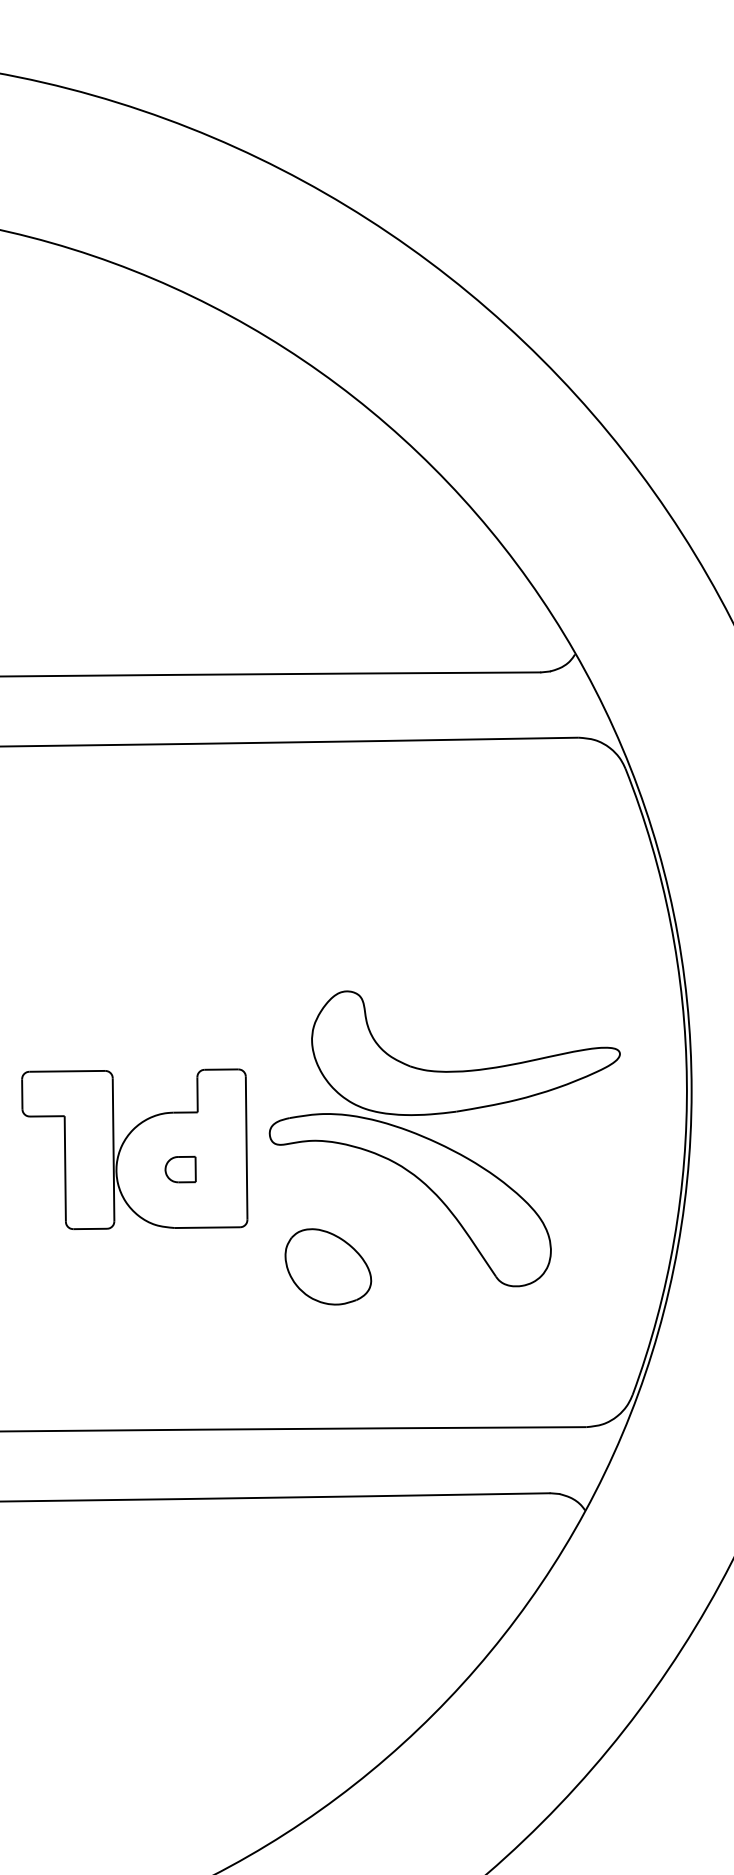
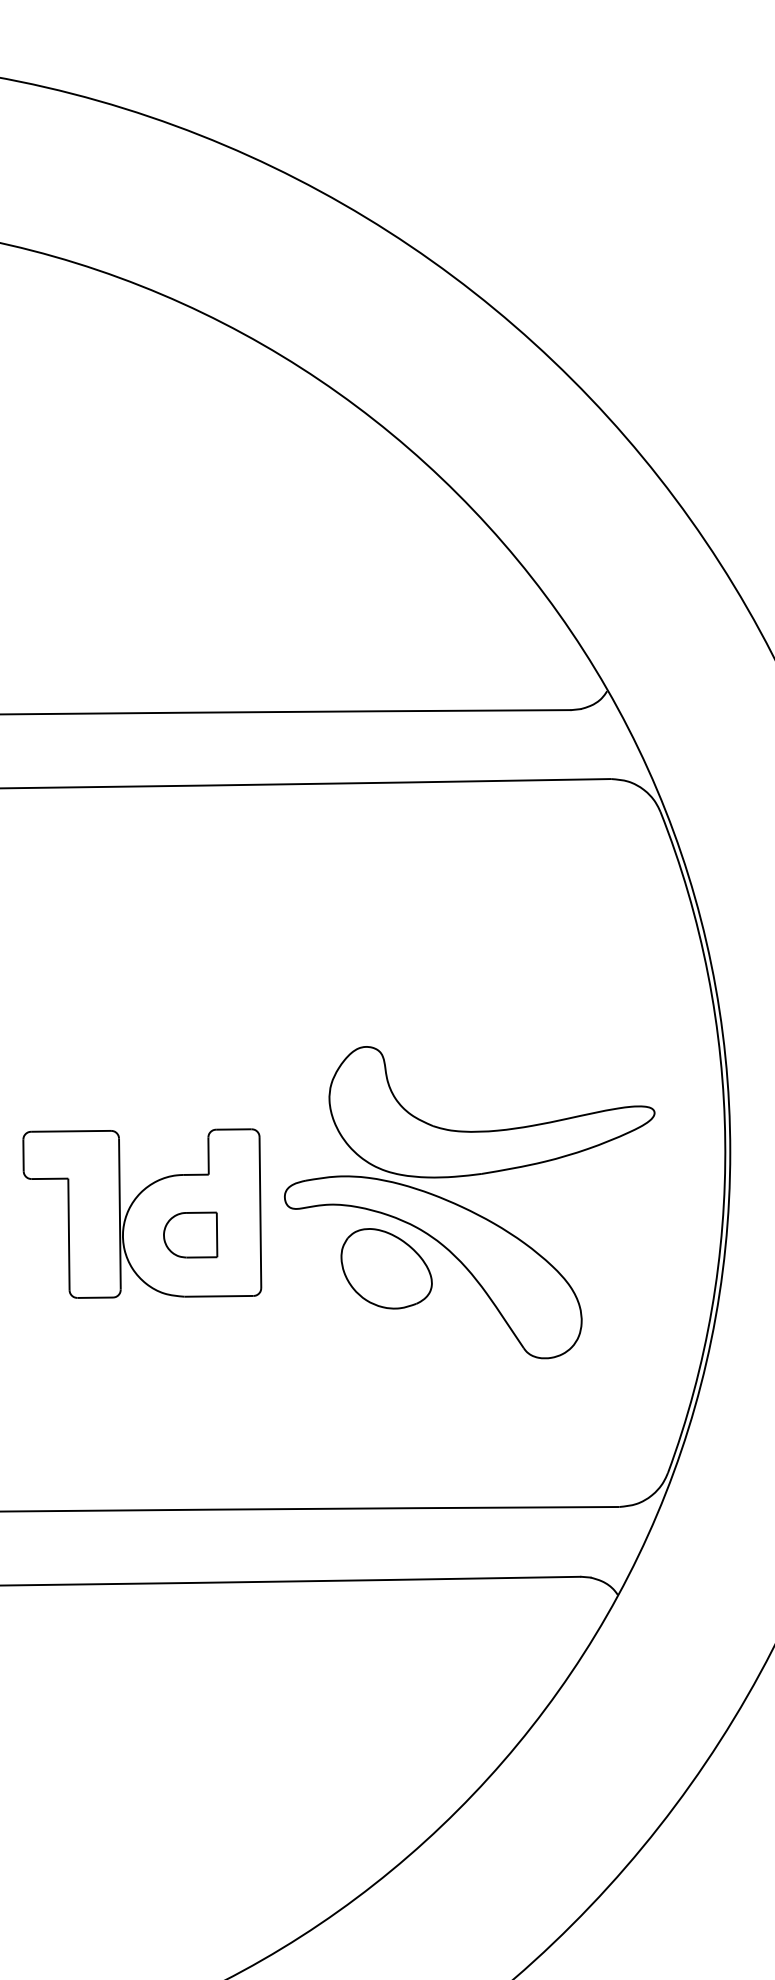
part: (180, 1169) -> (190, 1234), size x1.67
part: (328, 1266) -> (386, 1268), moved

